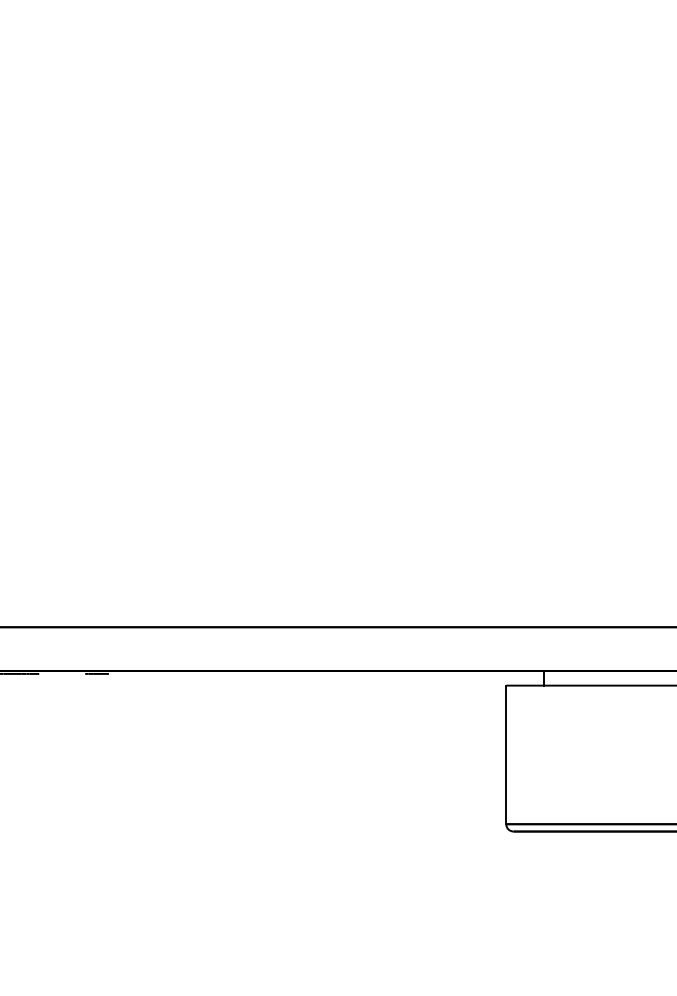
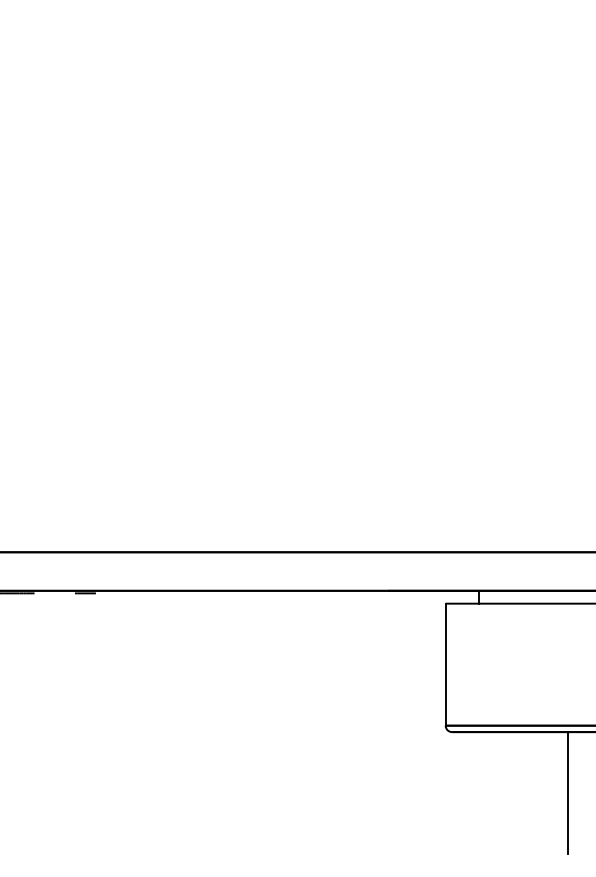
line: (644, 900) -> (567, 792), added

